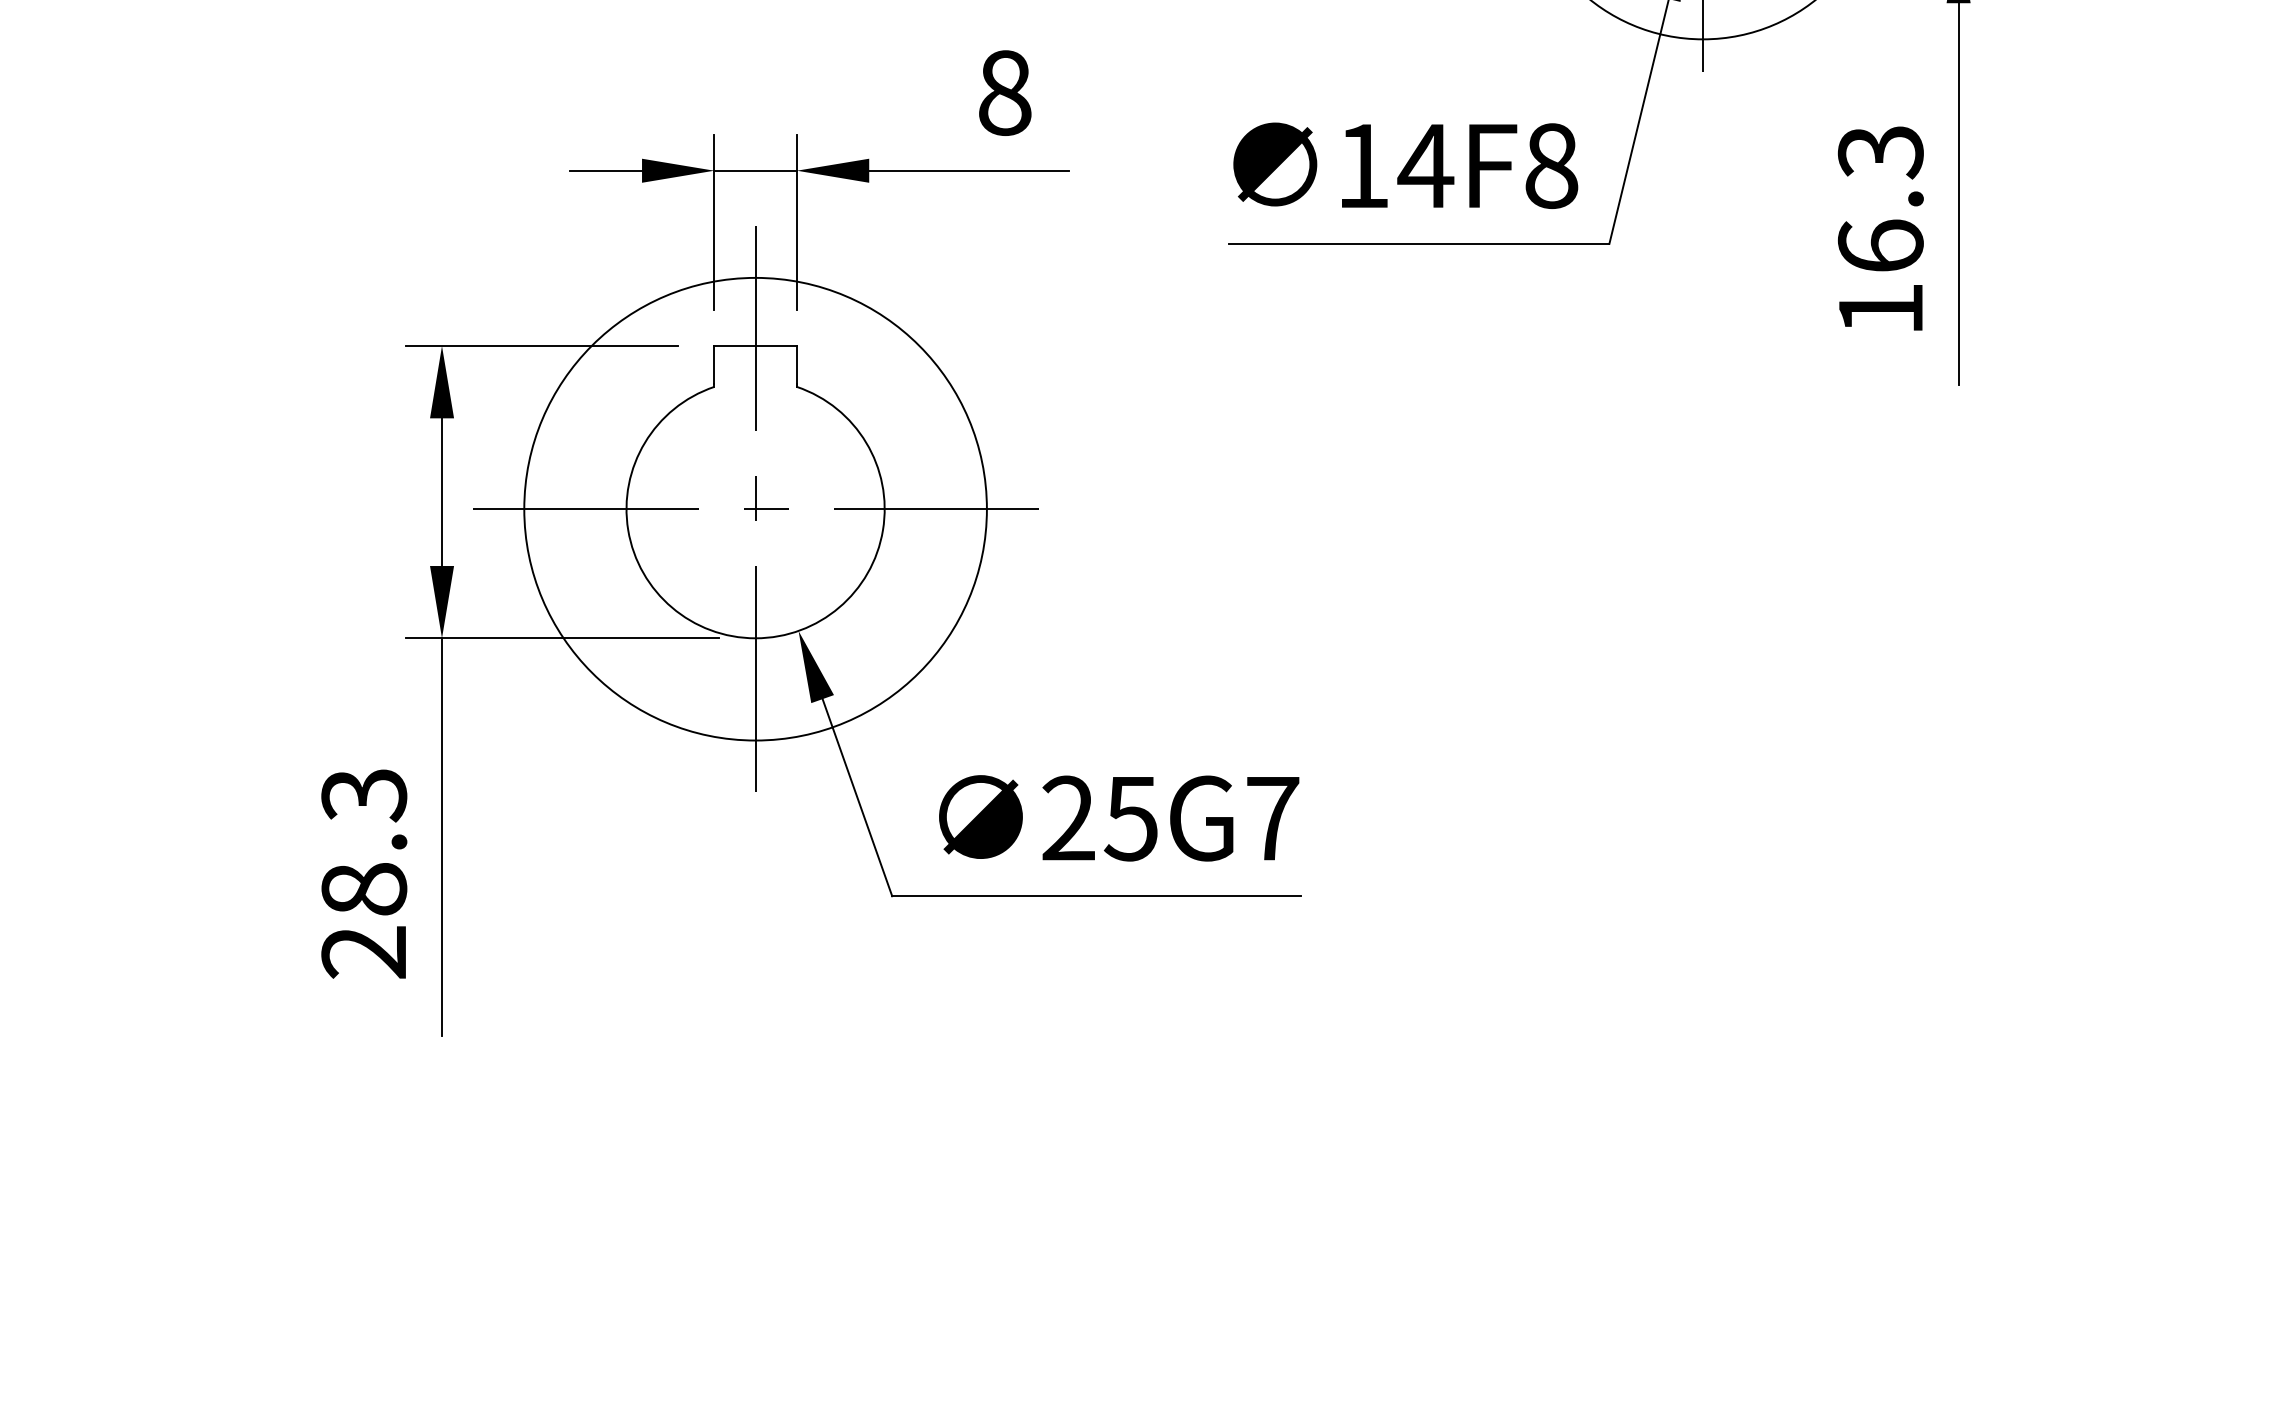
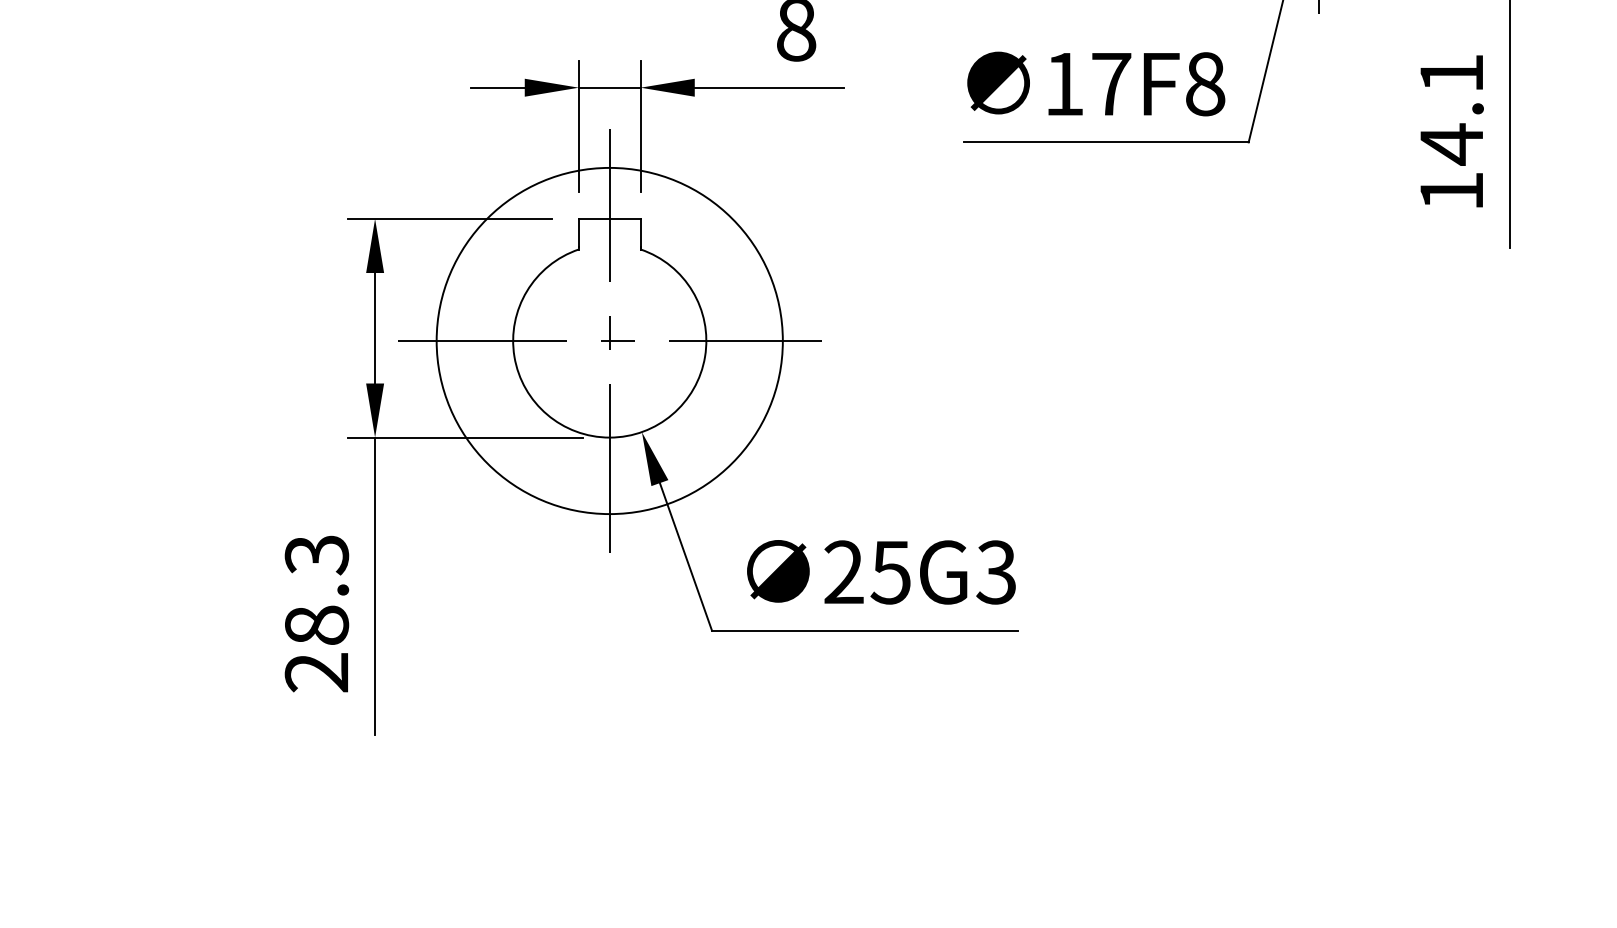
text: (1425, 165) -> (1111, 83), 14F8 -> 17F8
text: (1880, 200) -> (1451, 109), 16.3 -> 14.1
text: (1272, 818) -> (996, 572), 25G7 -> 25G3

